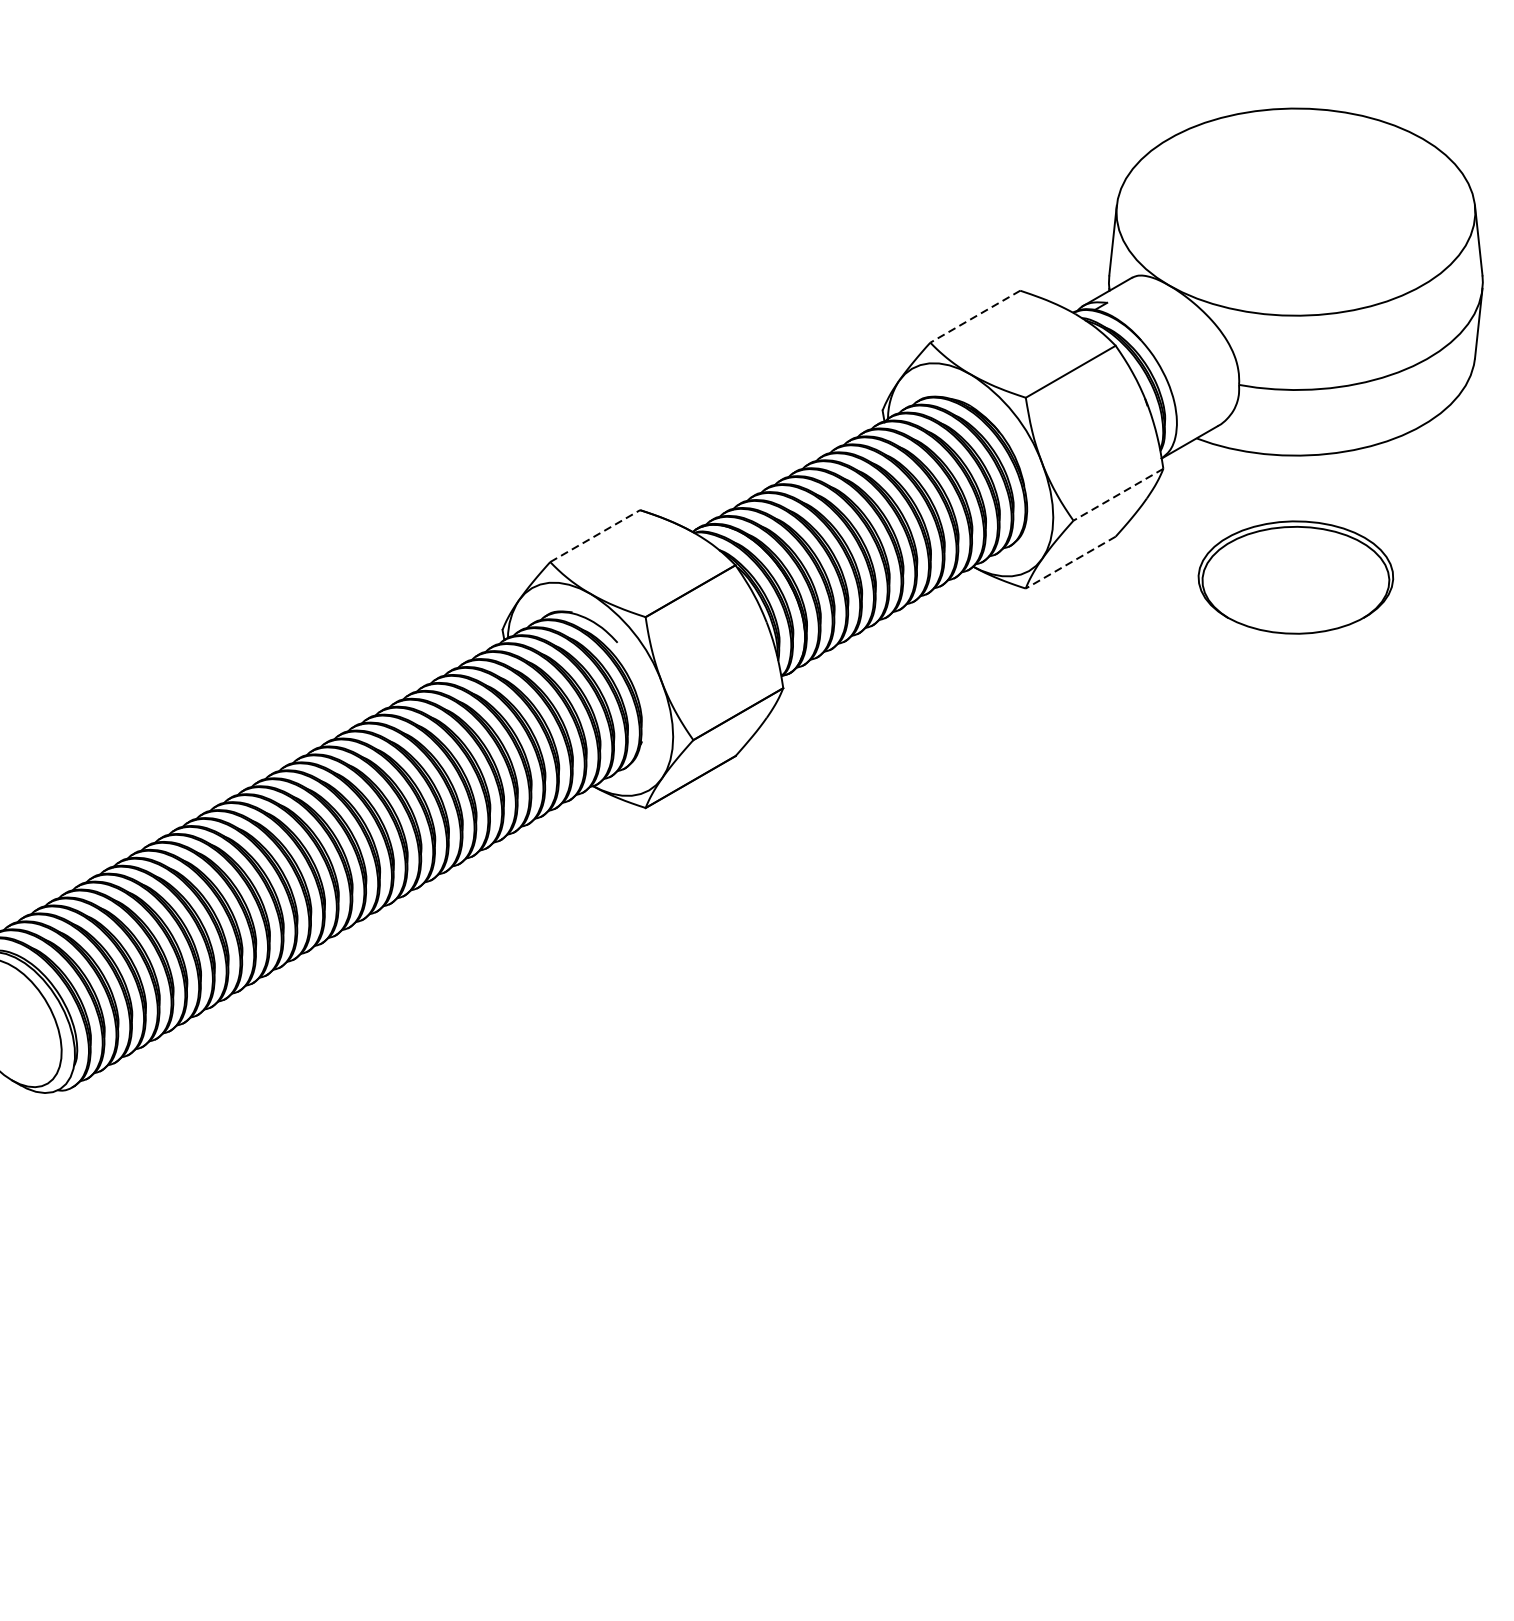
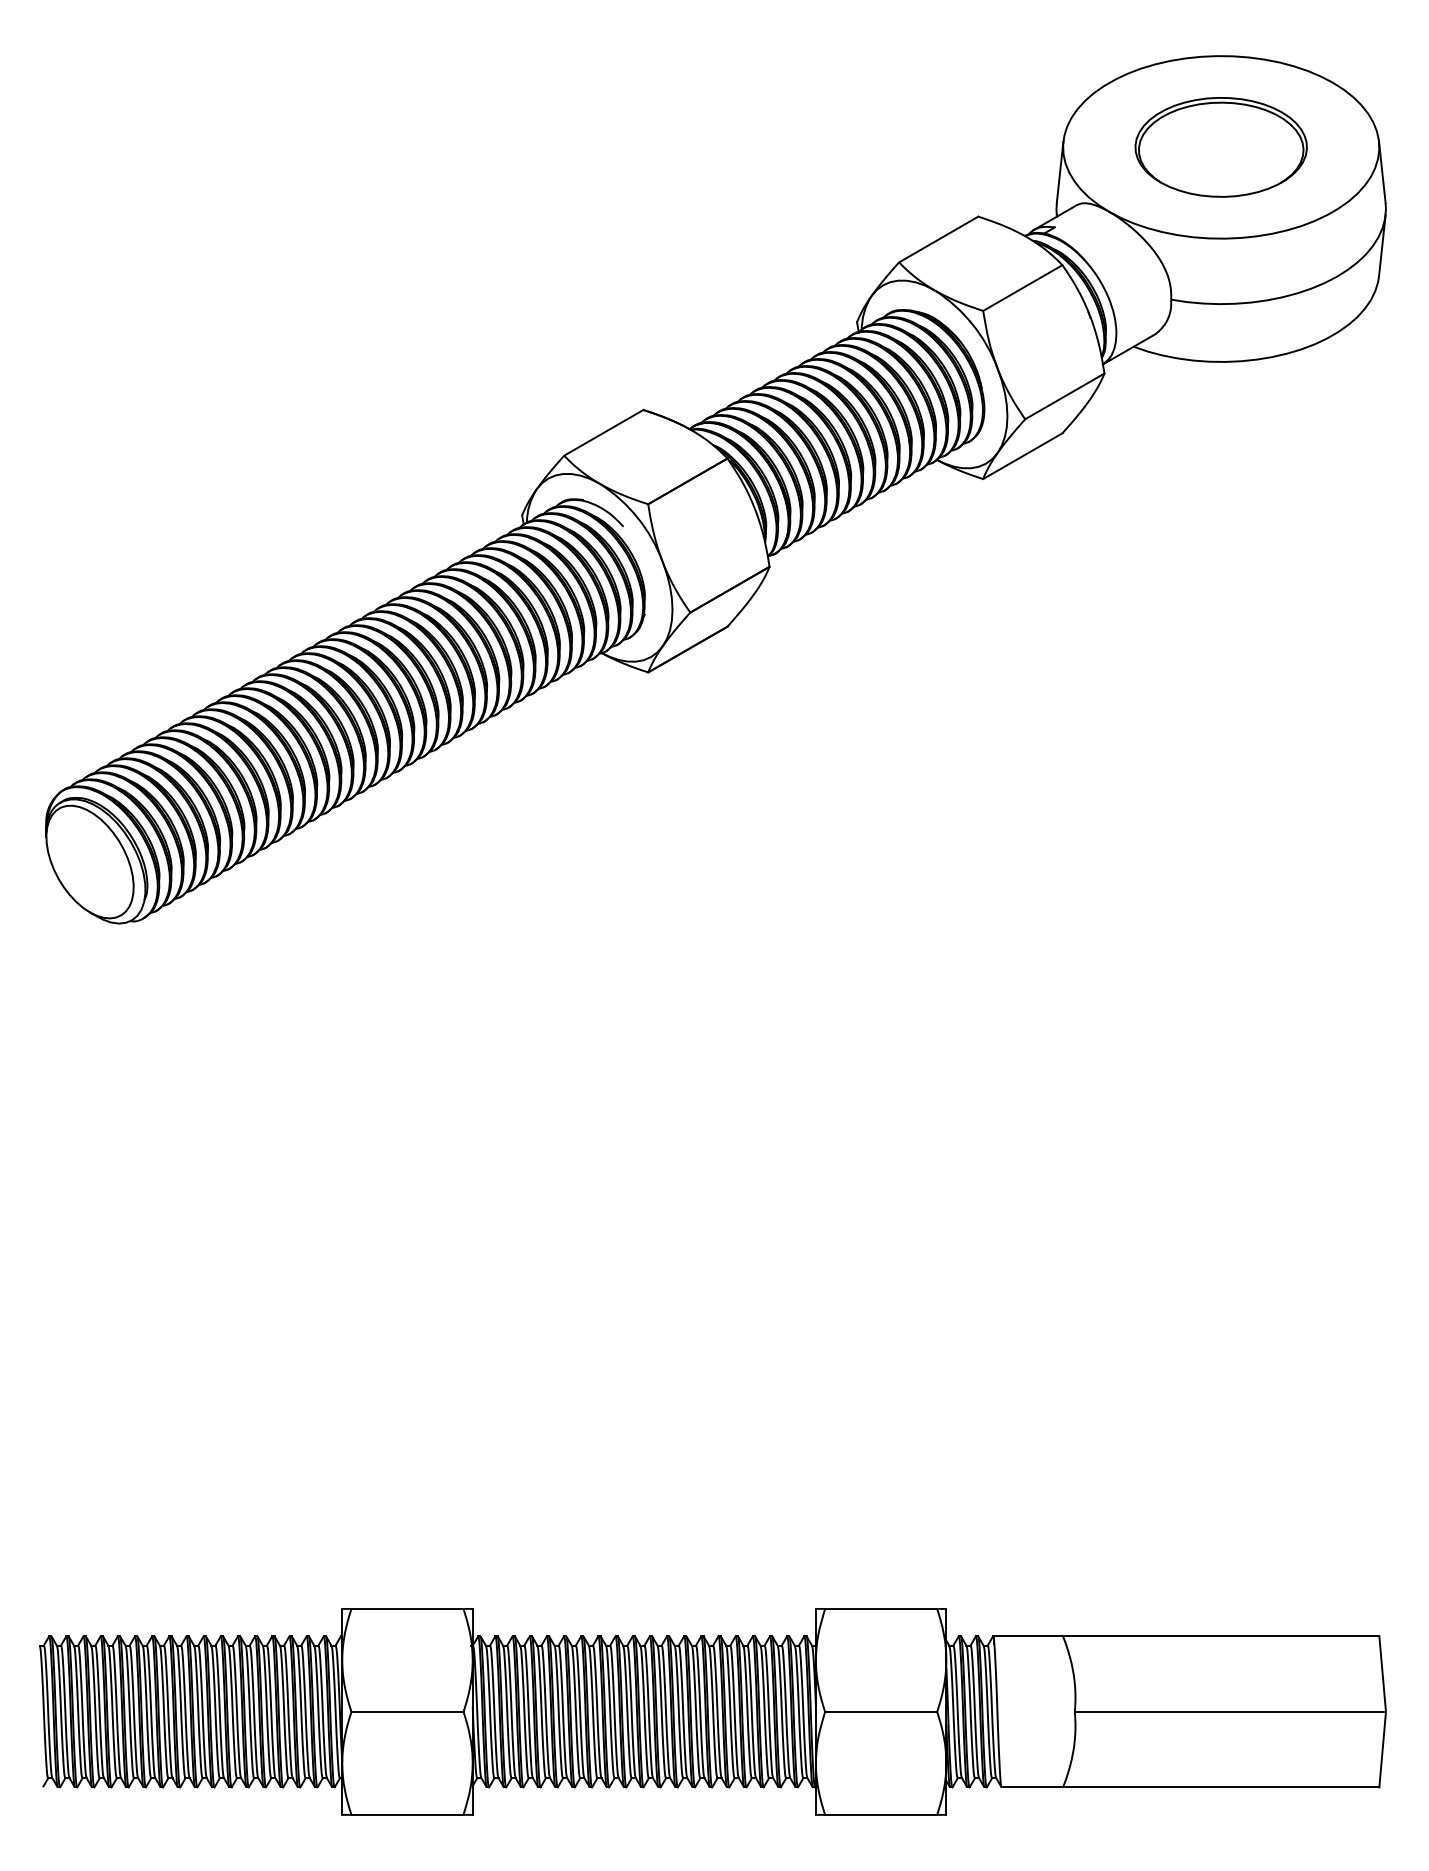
line: (975, 316) -> (938, 239), dashed -> solid
line: (1118, 494) -> (1064, 396), dashed -> solid
line: (594, 535) -> (603, 432), dashed -> solid
line: (1070, 562) -> (1022, 456), dashed -> solid
part: (1295, 577) -> (1220, 147), moved

